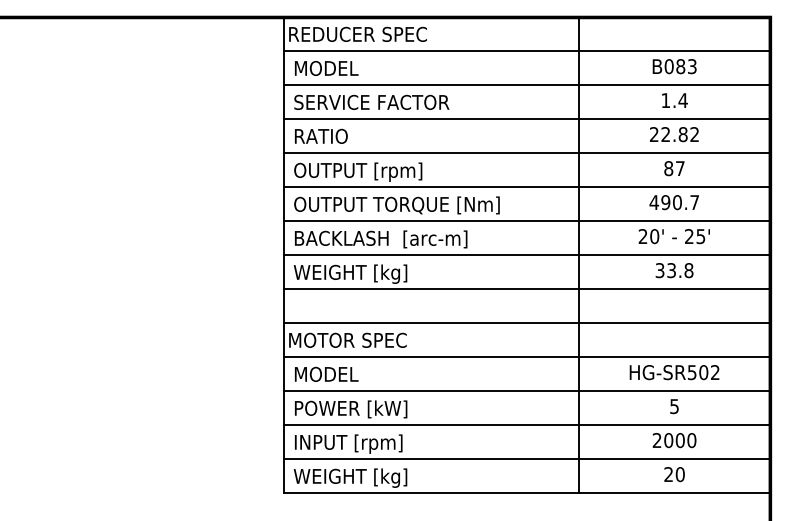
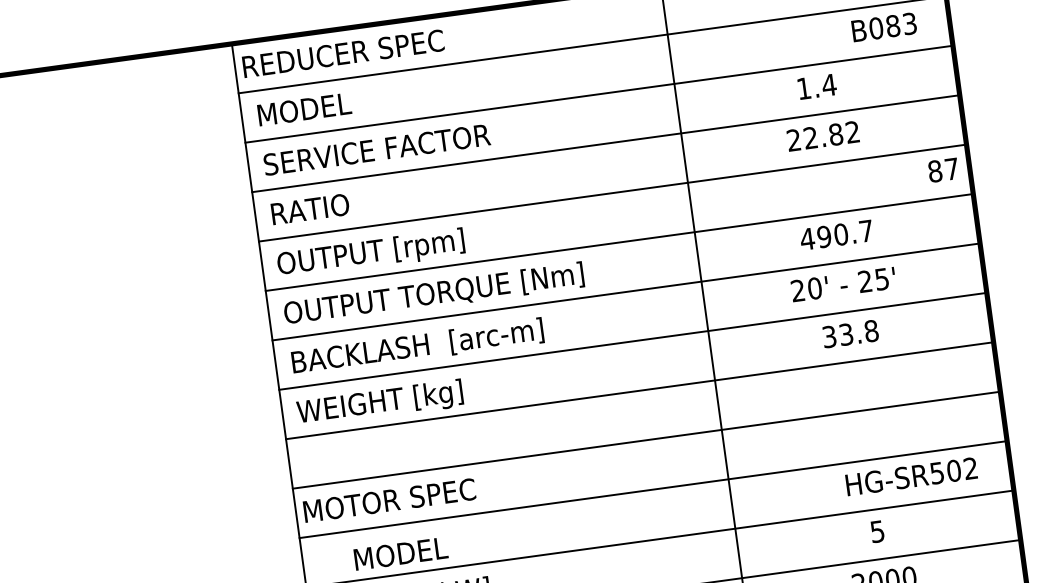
text: (674, 66) -> (883, 27), moved
text: (674, 168) -> (943, 170), moved
text: (674, 372) -> (911, 476), moved
text: (326, 373) -> (400, 552), moved

